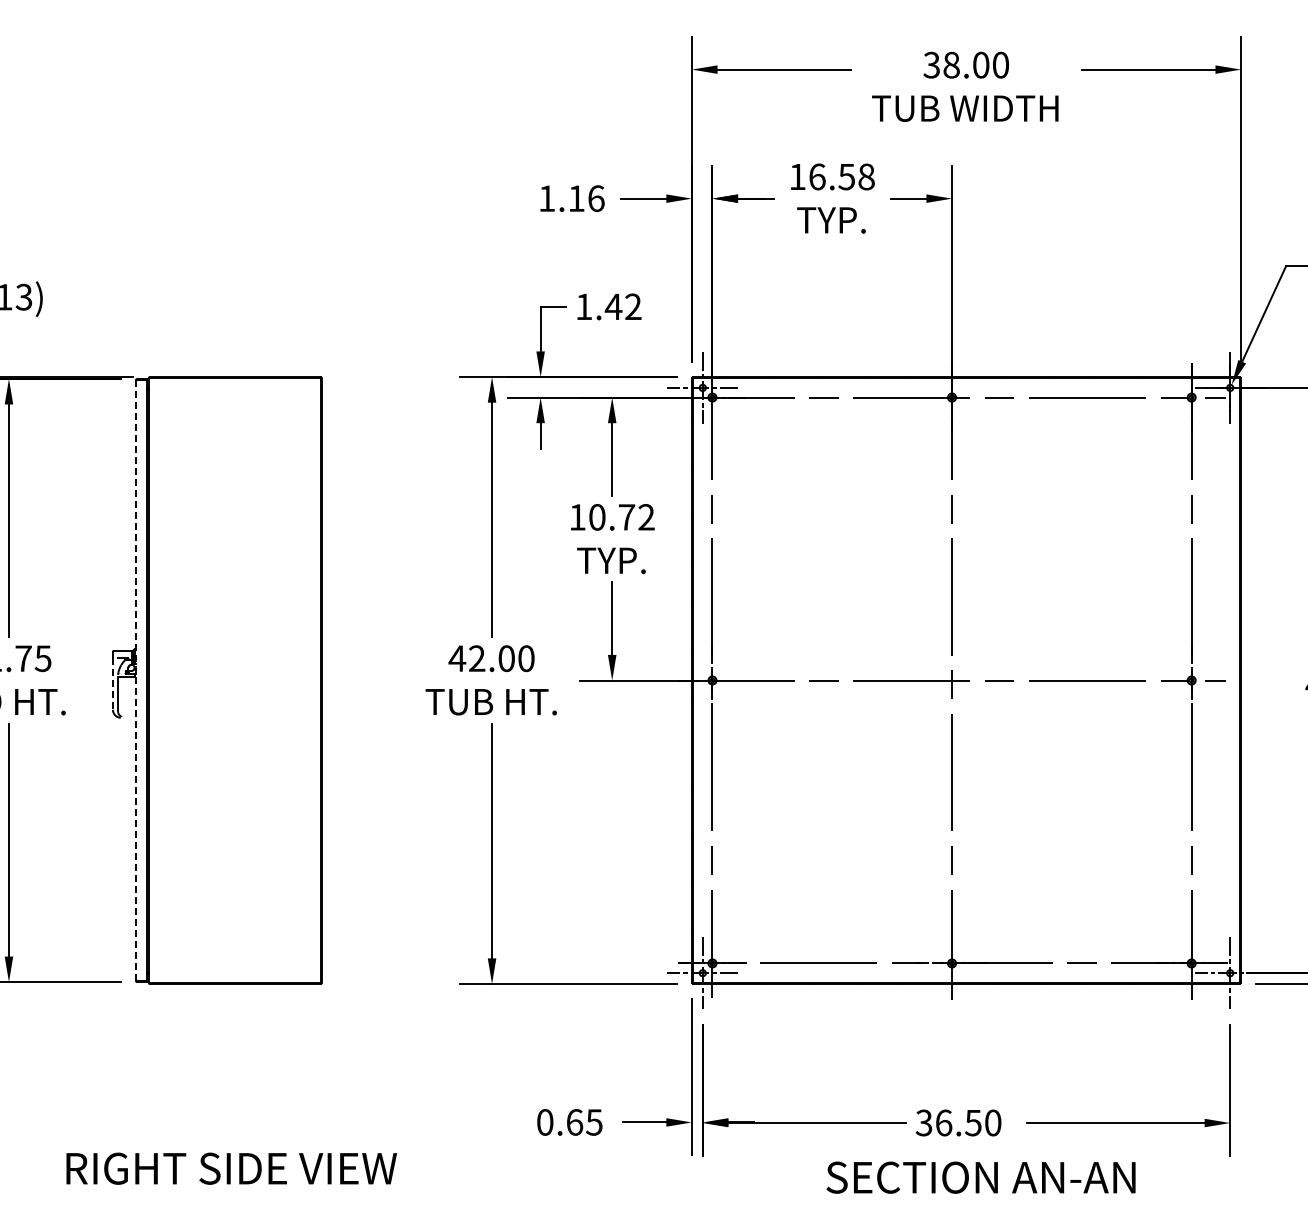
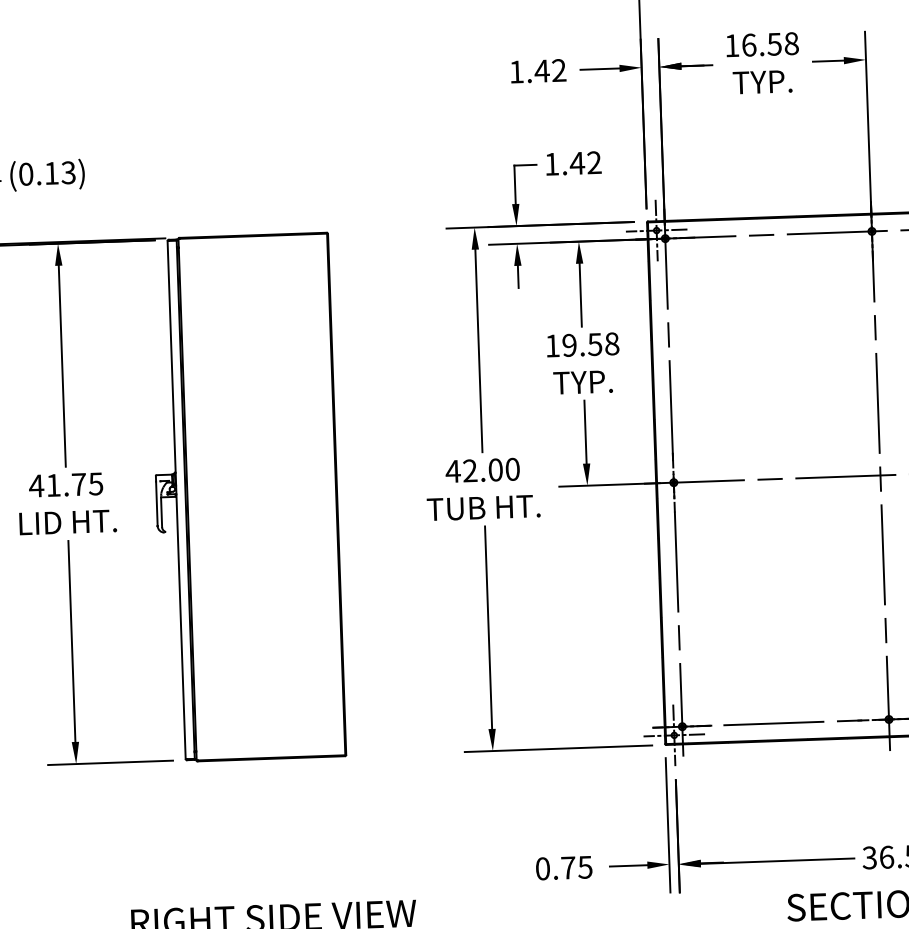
text: (585, 198) -> (549, 70), 1.16 -> 1.42
text: (621, 517) -> (590, 344), 10.72 -> 19.58
line: (135, 680) -> (176, 500), dashed -> solid
line: (112, 684) -> (156, 504), dashed -> solid
text: (574, 1122) -> (568, 868), 0.65 -> 0.75

